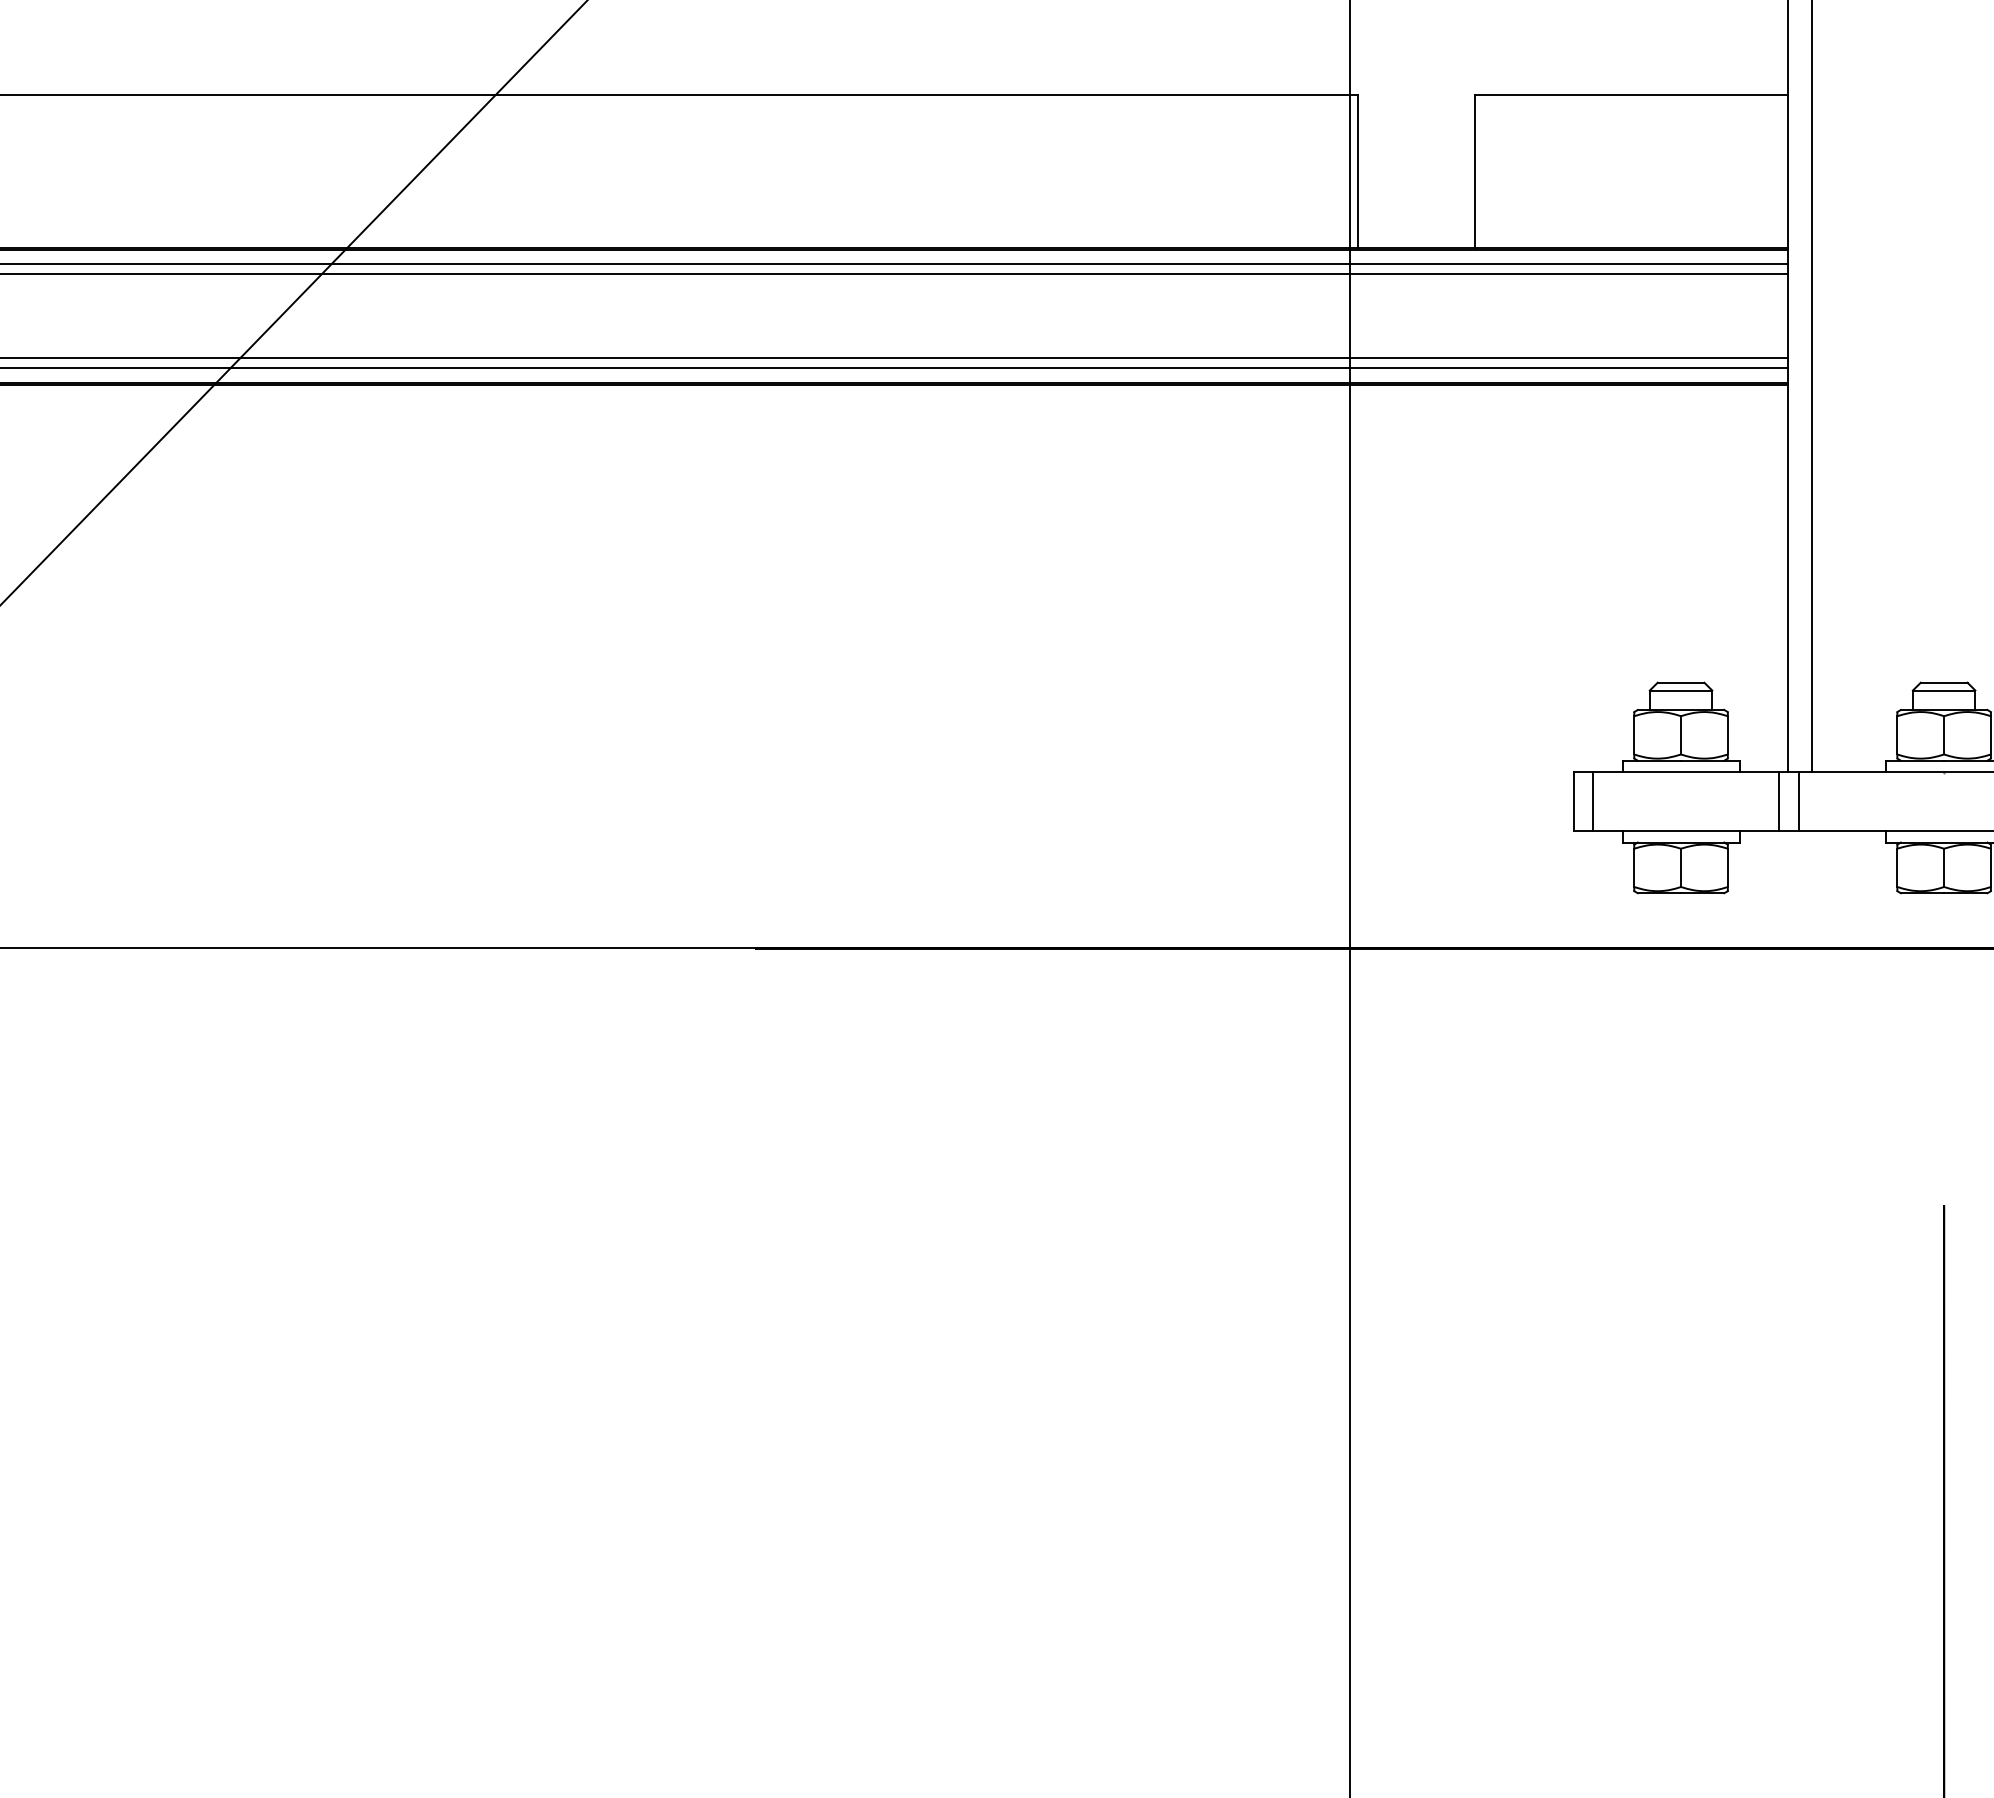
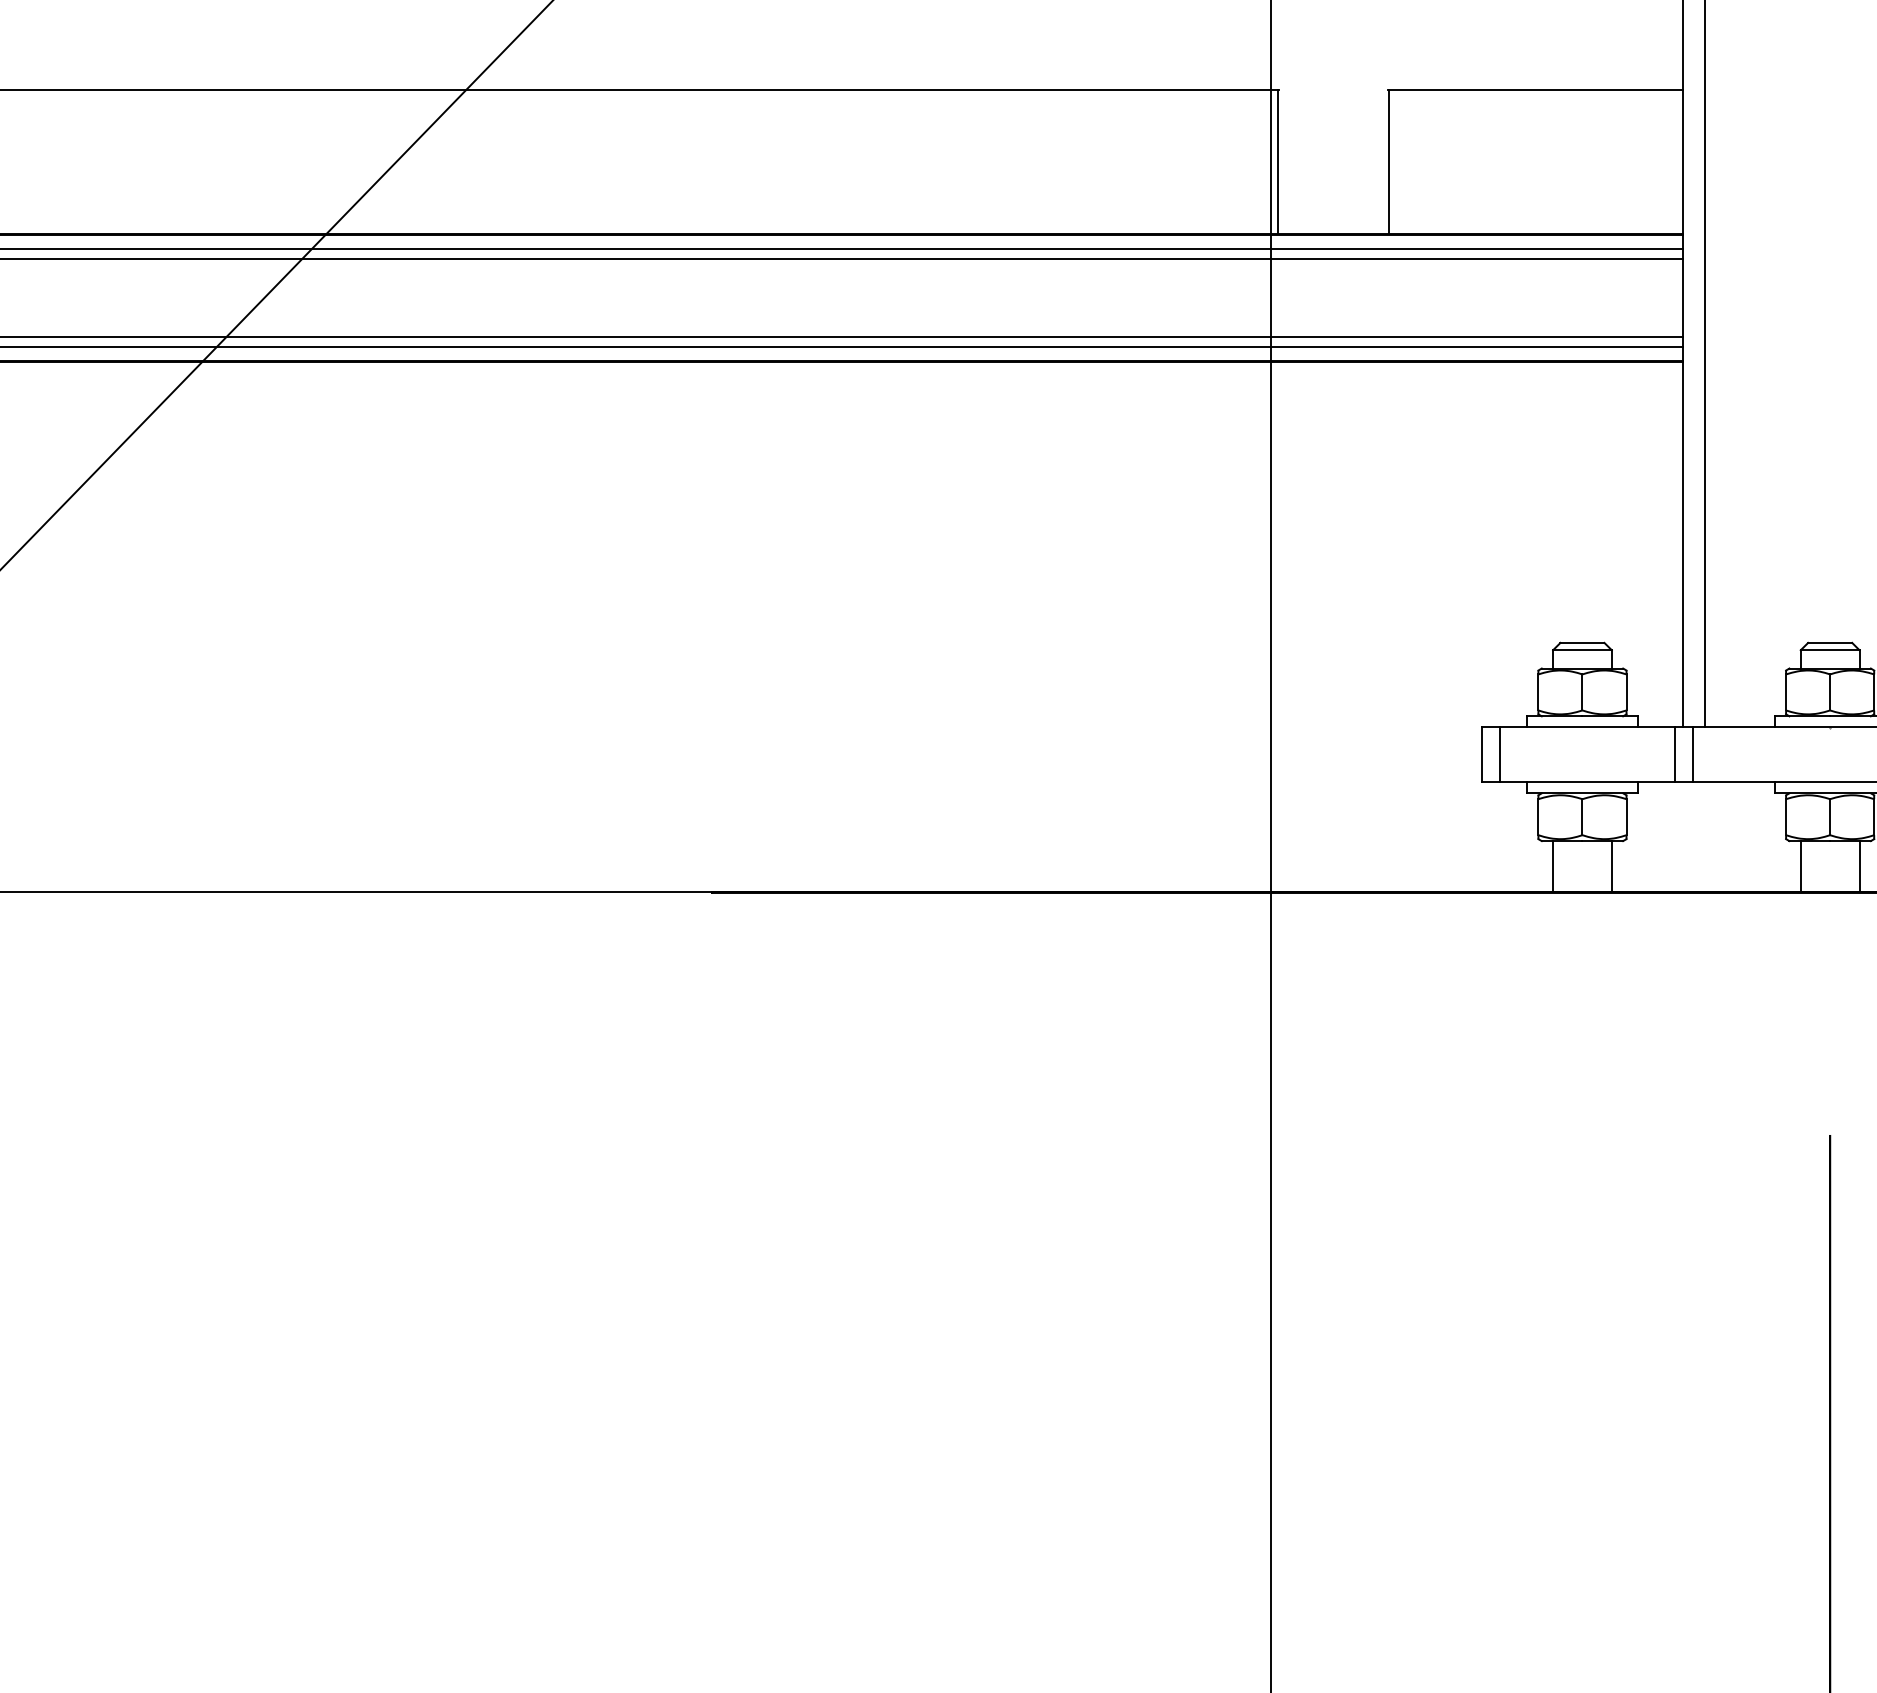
line: (1649, 920) -> (1552, 866), added
line: (1712, 920) -> (1612, 866), added
line: (1912, 920) -> (1800, 866), added
line: (1975, 920) -> (1859, 866), added

